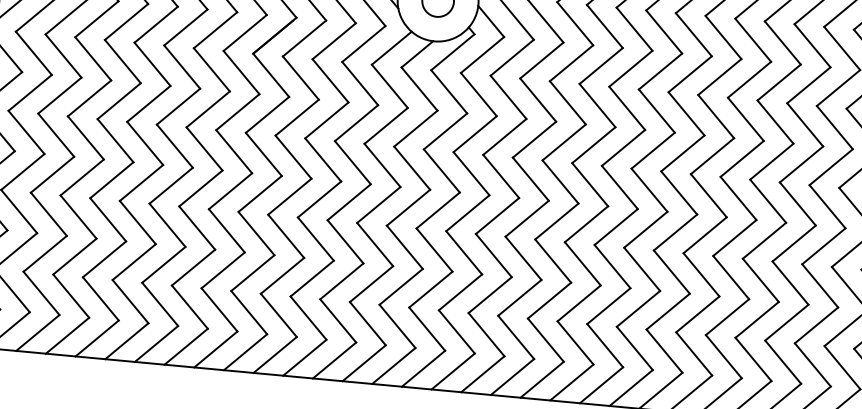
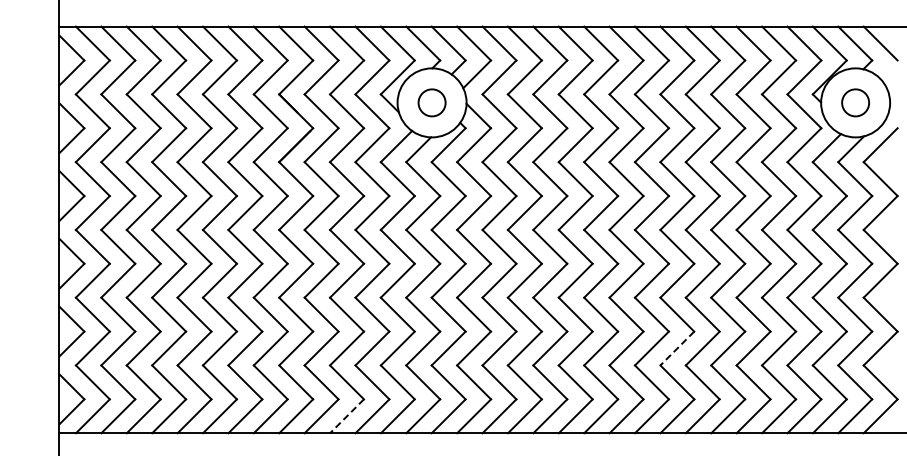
line: (698, 314) -> (677, 348), solid -> dashed
line: (305, 358) -> (347, 416), solid -> dashed

